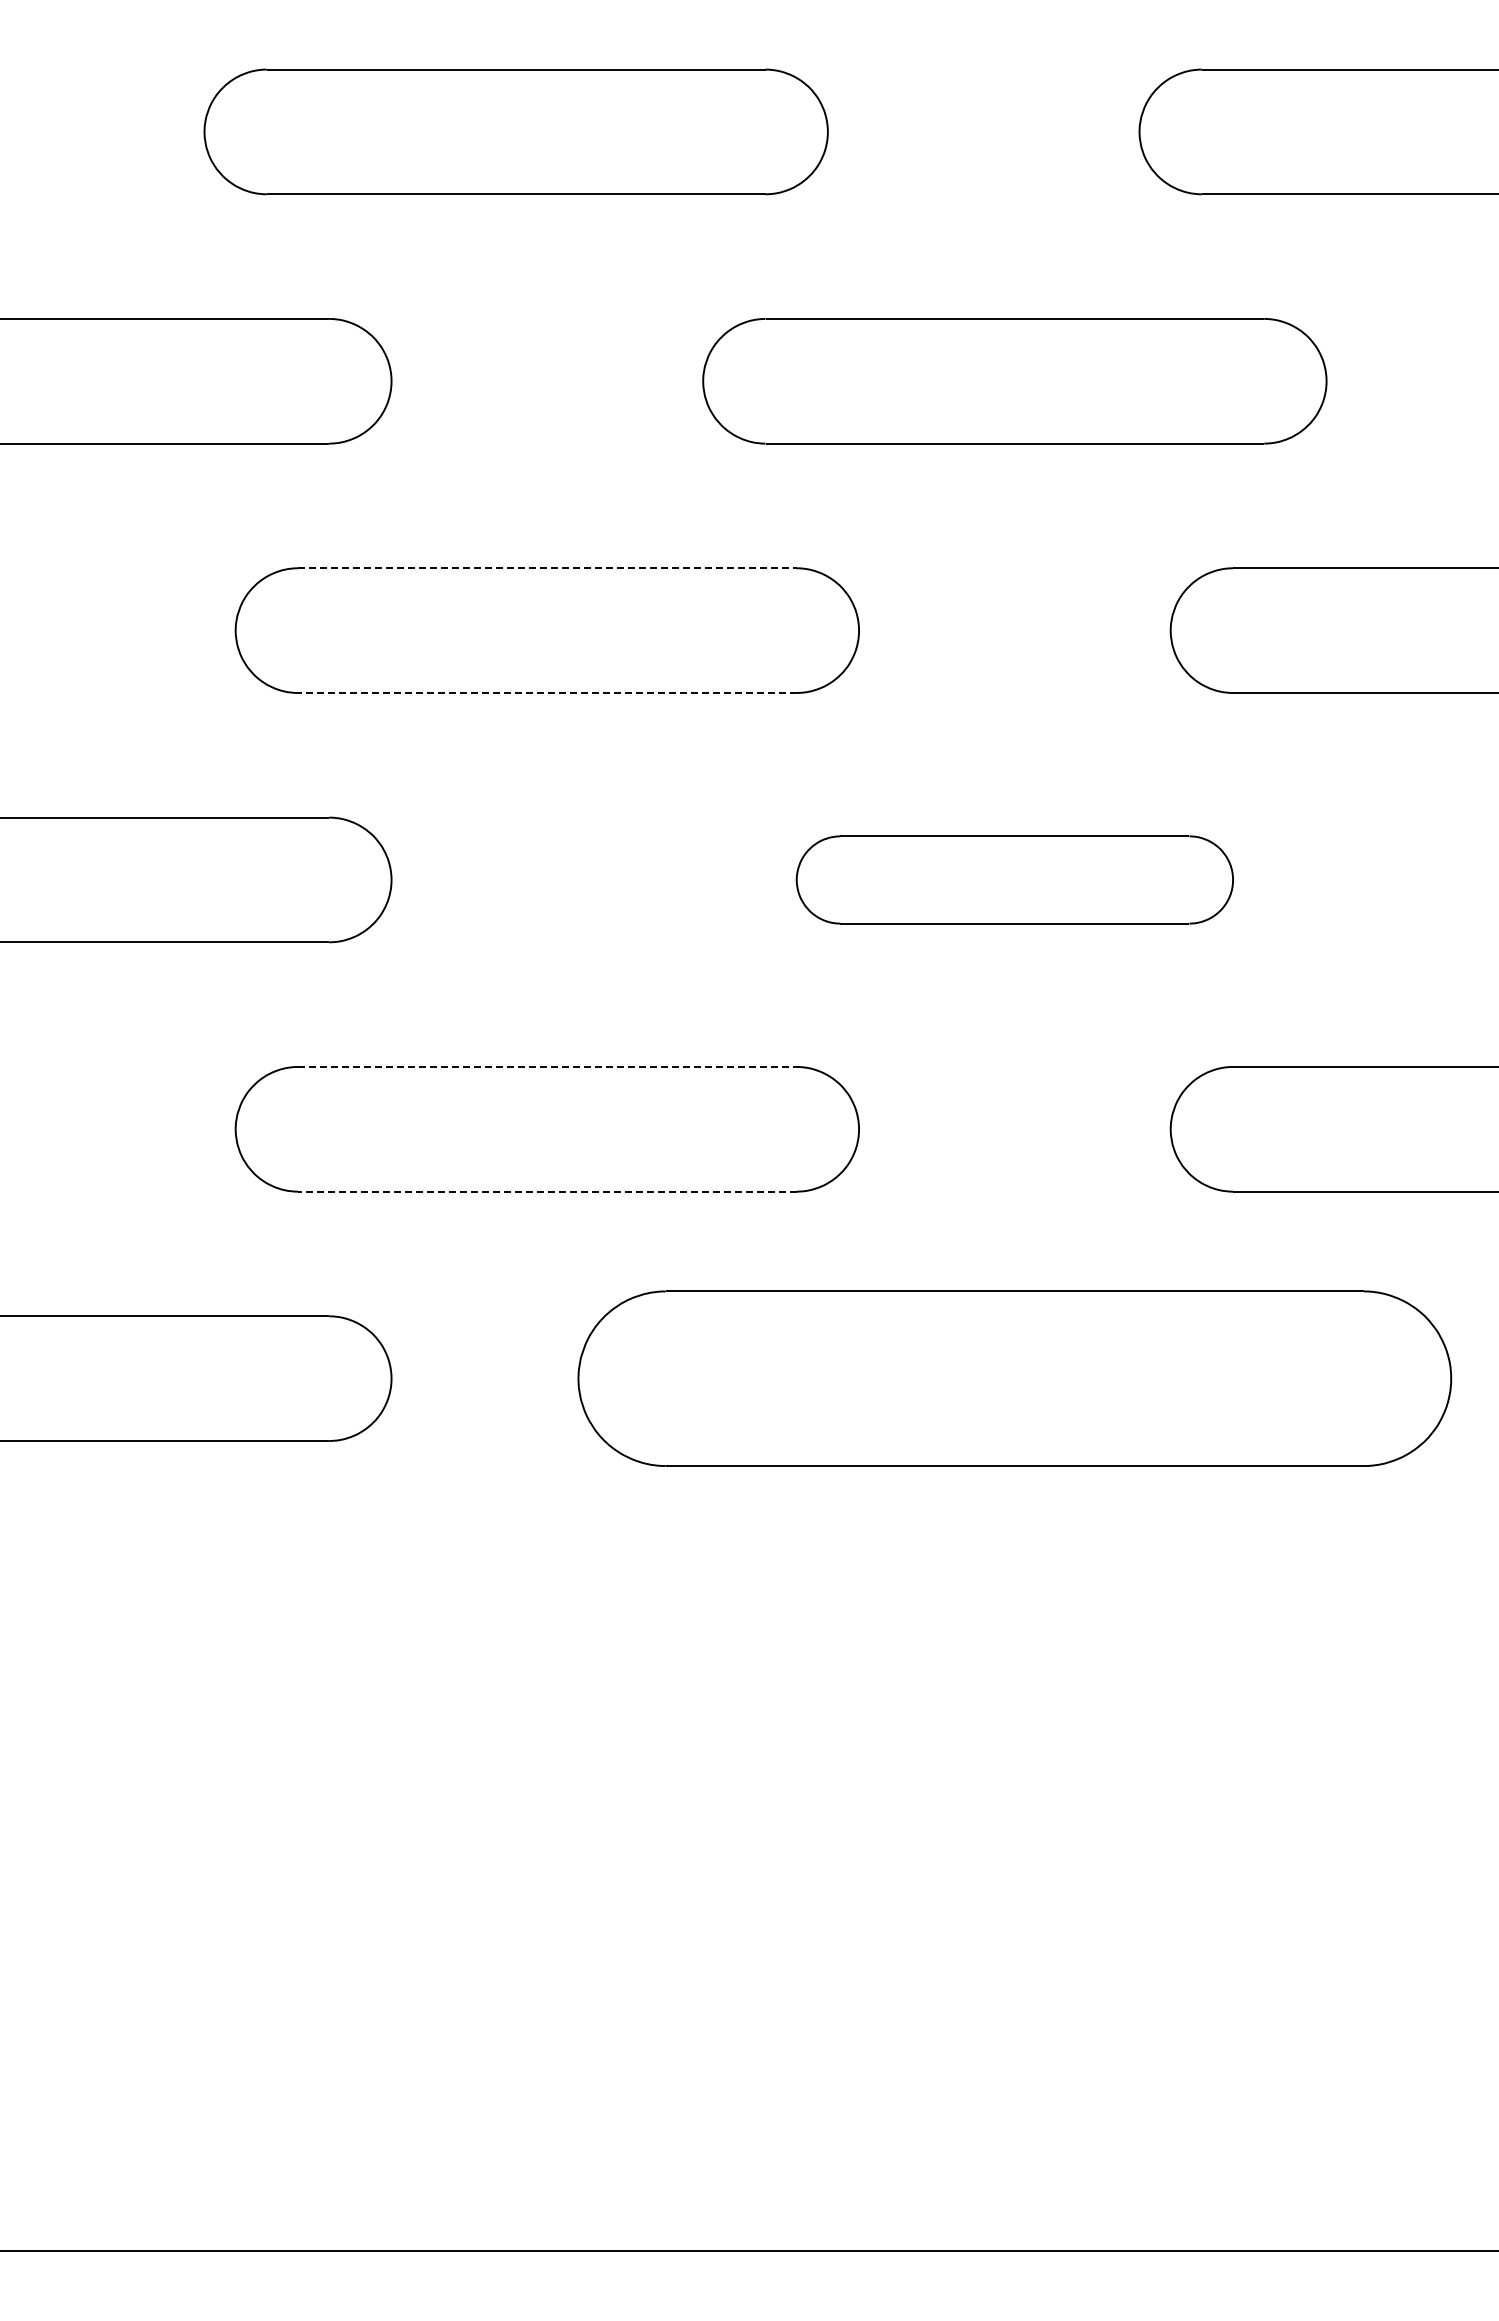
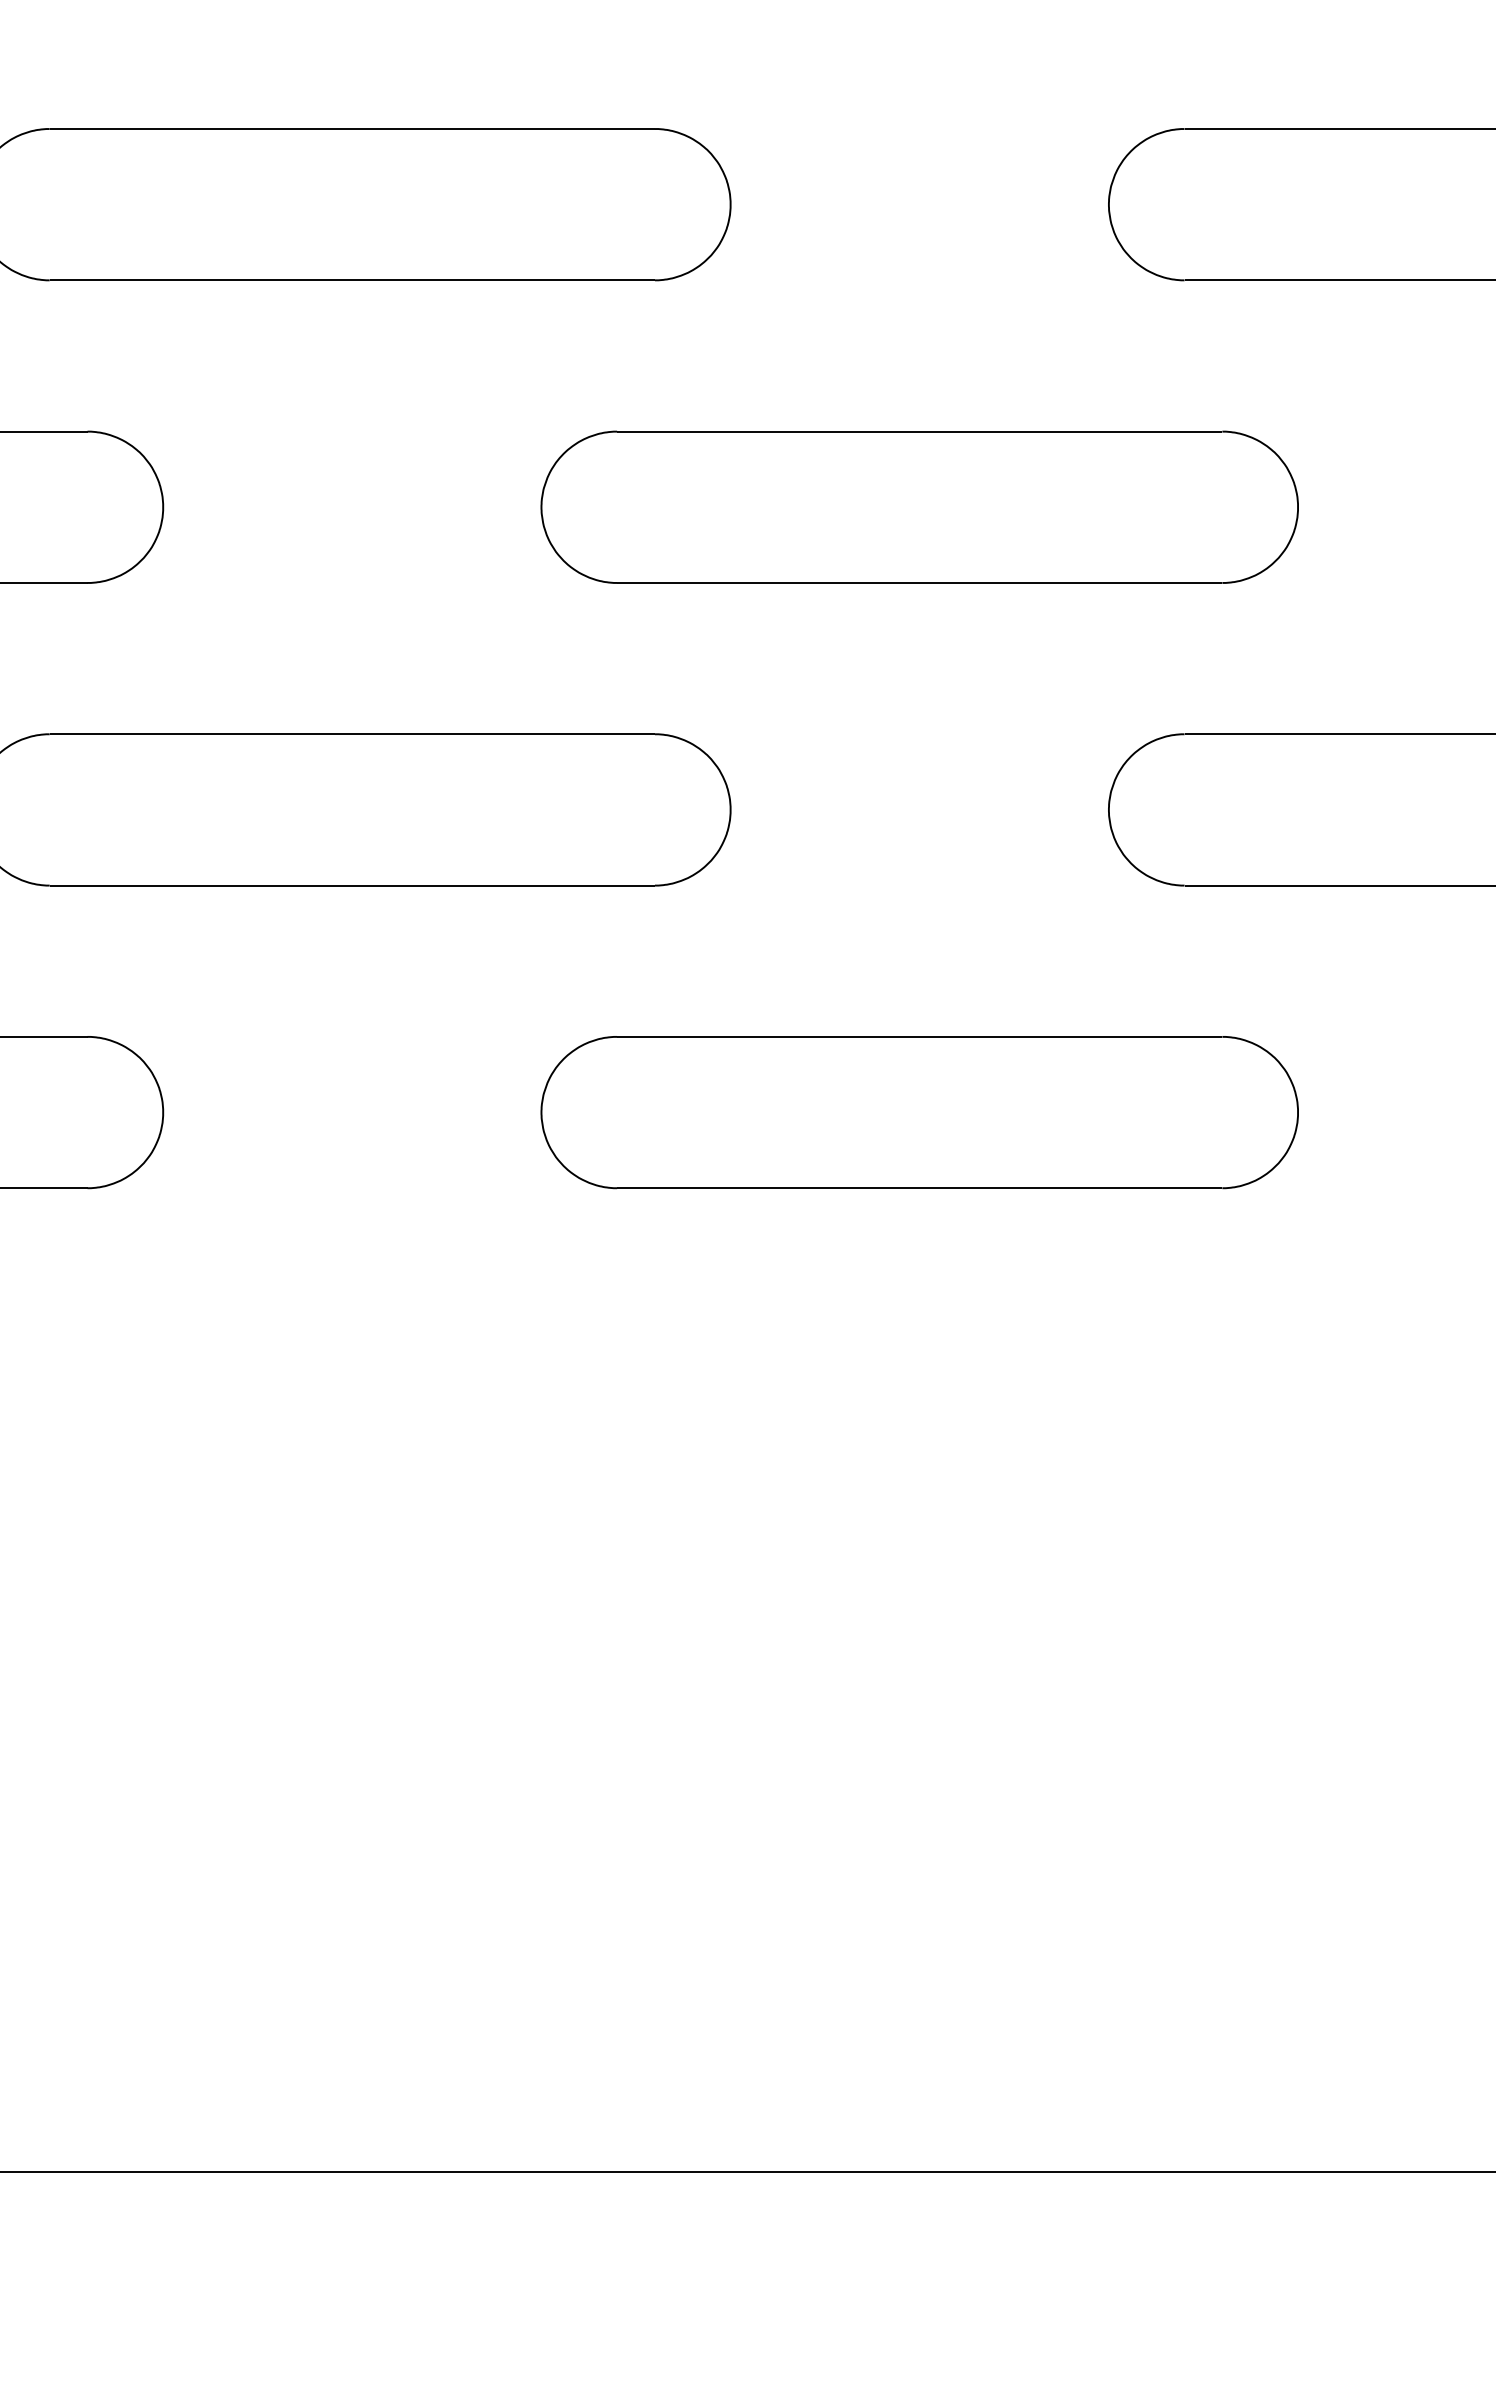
line: (547, 568) -> (352, 129), dashed -> solid
line: (546, 692) -> (351, 279), dashed -> solid
part: (1014, 879) -> (919, 506), size x1.43
line: (547, 1066) -> (352, 733), dashed -> solid
line: (546, 1191) -> (351, 885), dashed -> solid
part: (1014, 1378) -> (919, 1112), size x0.71

